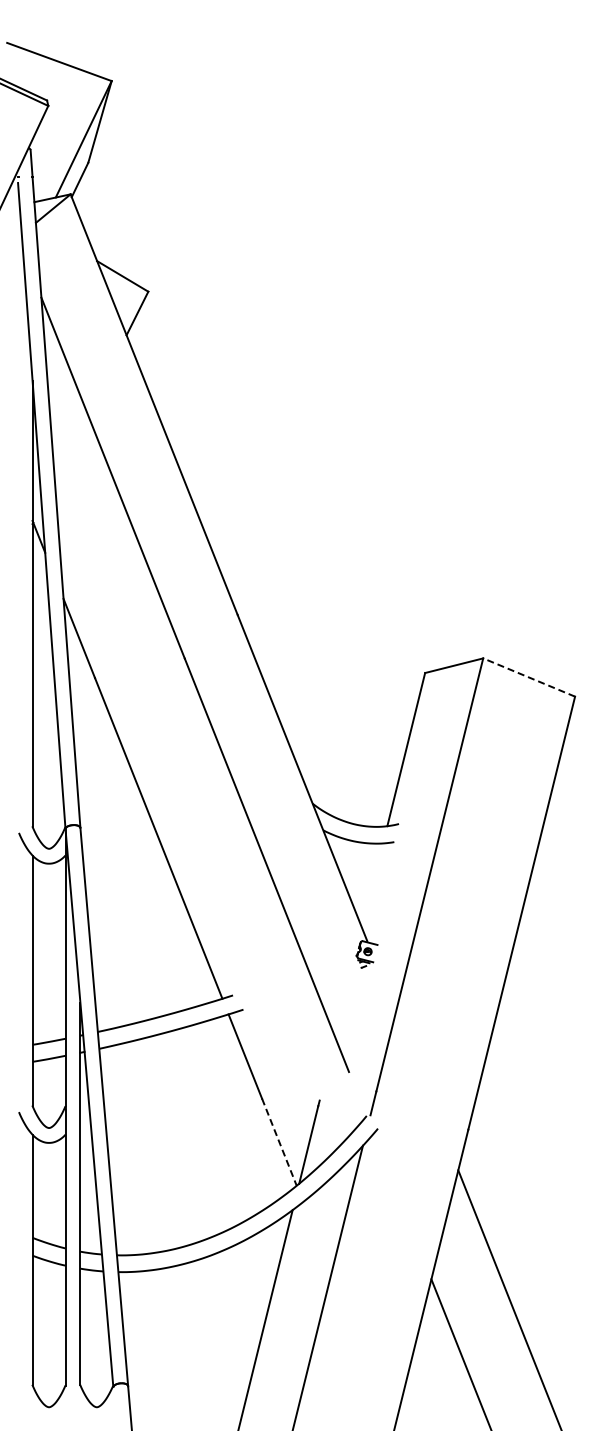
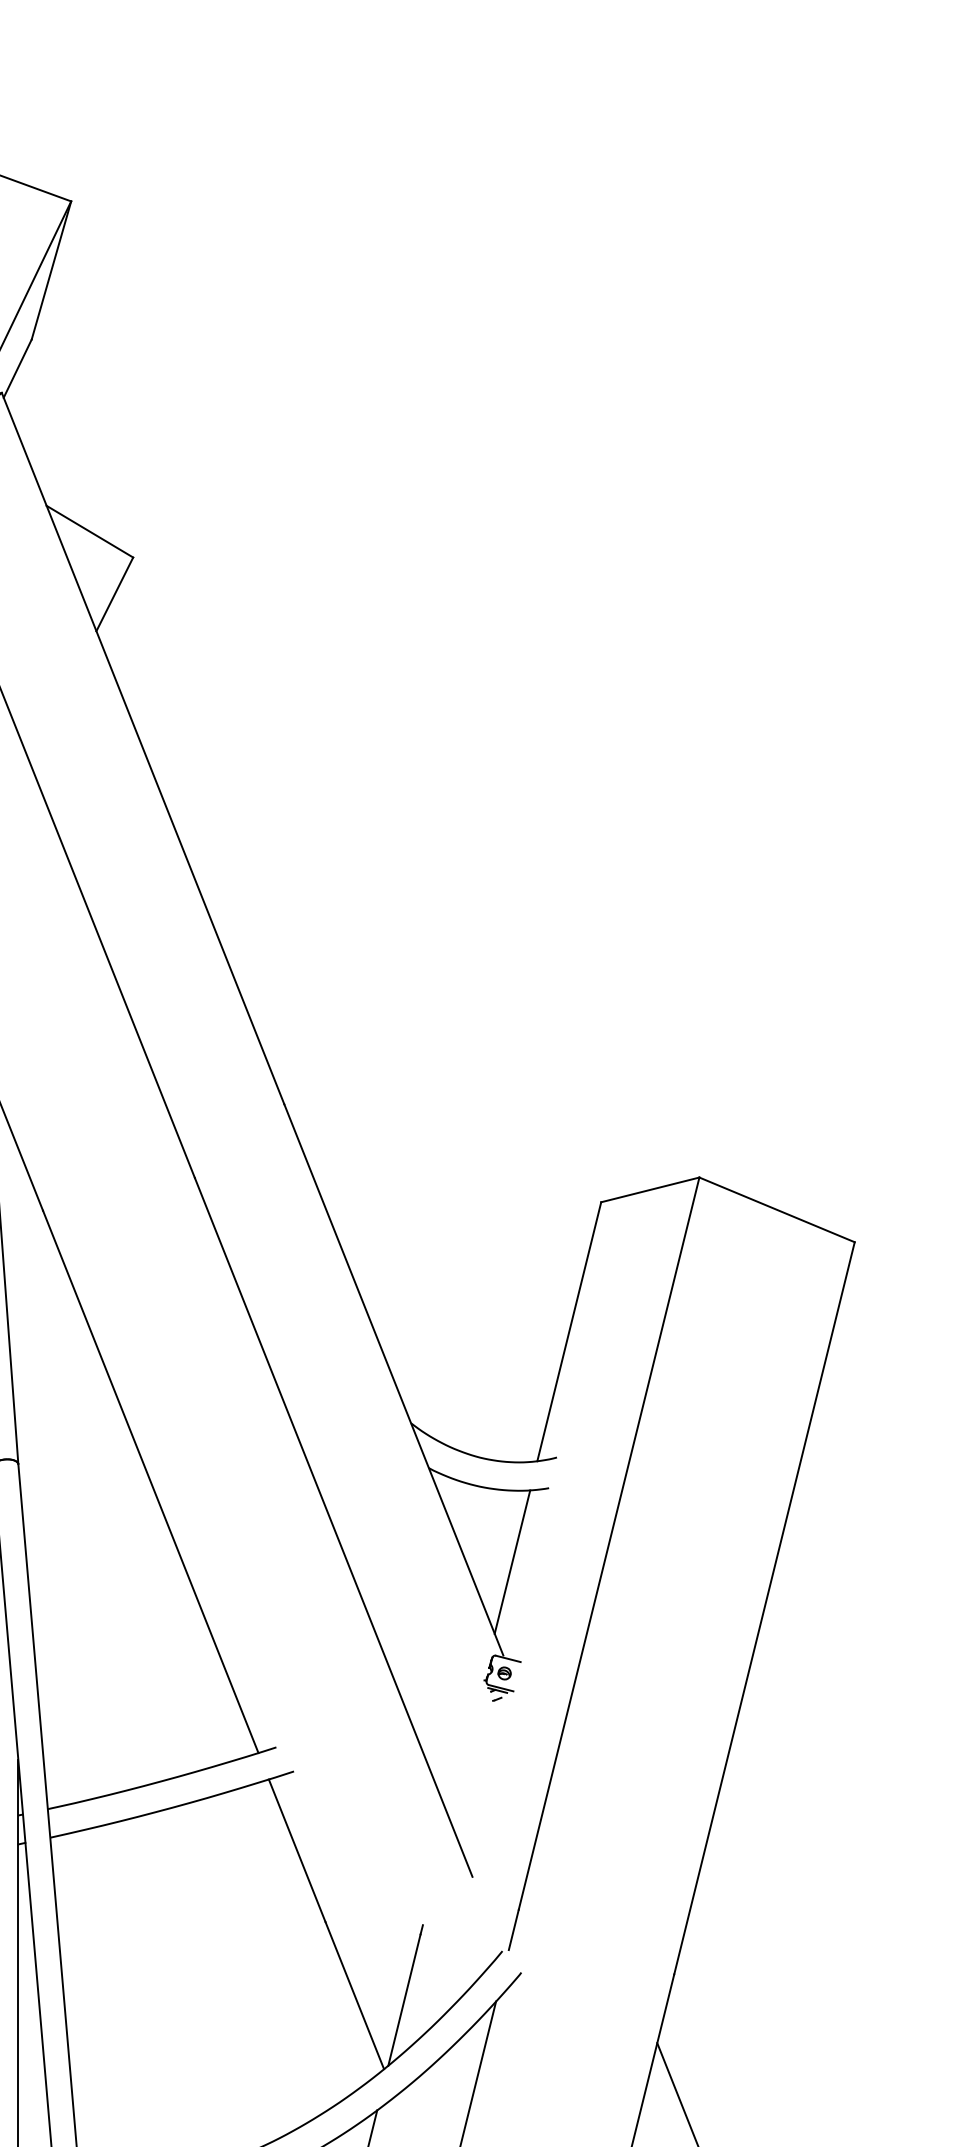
line: (529, 677) -> (777, 1209), dashed -> solid
line: (372, 885) -> (512, 1561), added
line: (279, 1142) -> (354, 1996), dashed -> solid

